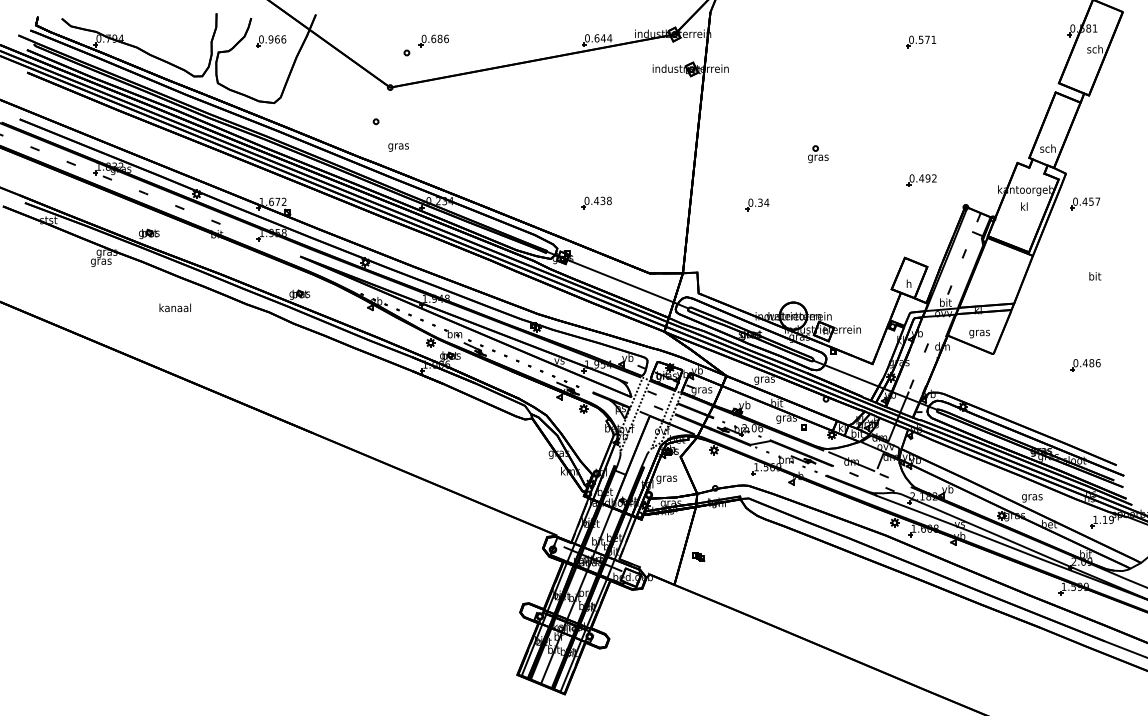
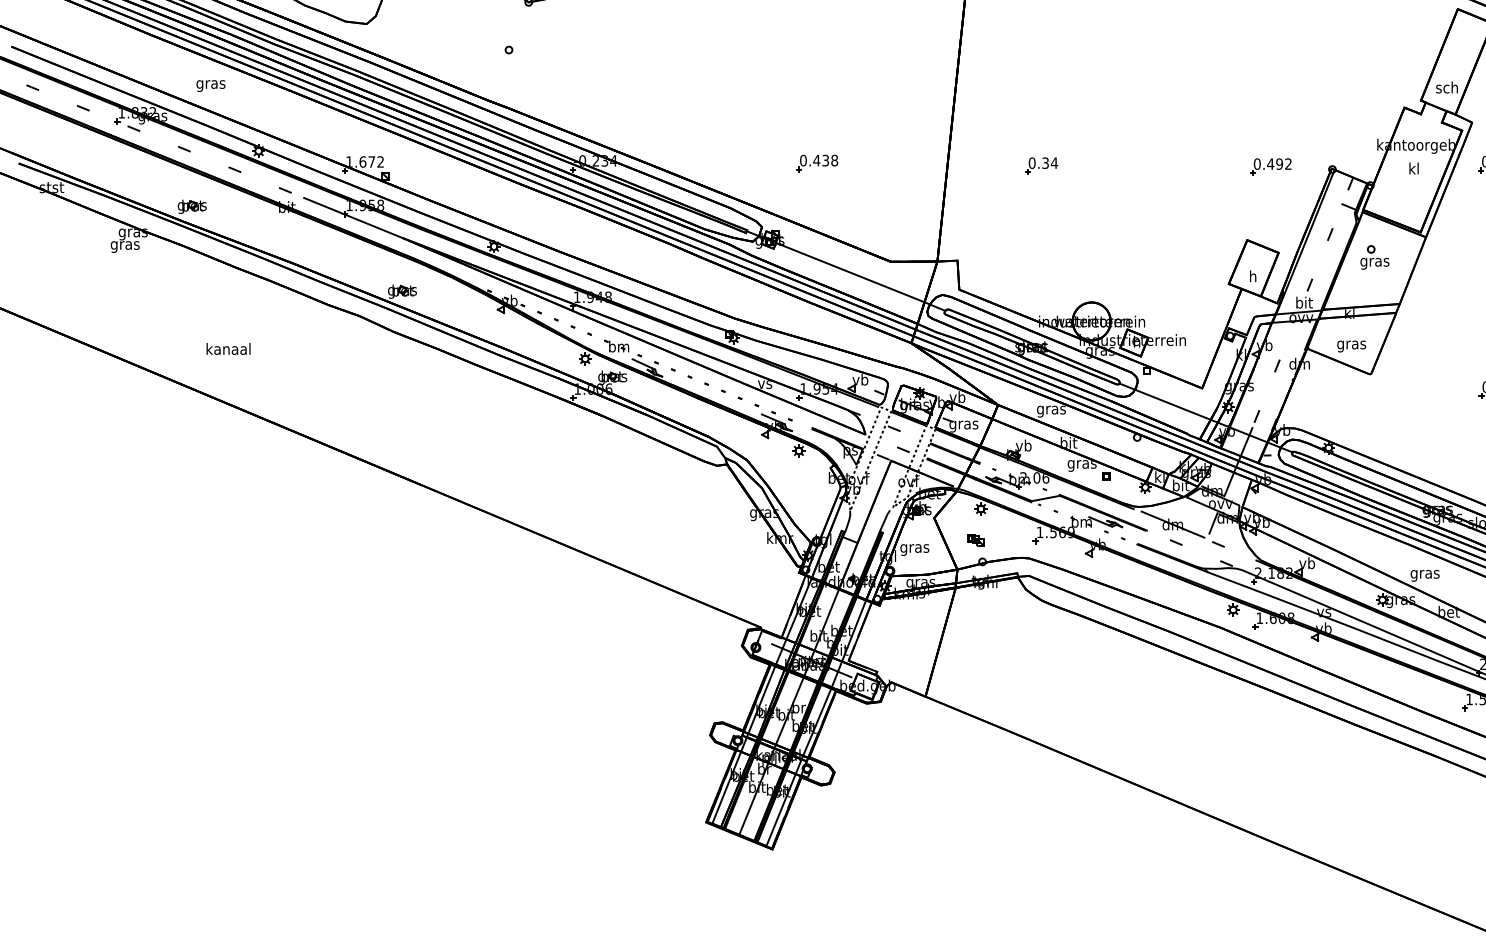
text: (398, 147) -> (210, 86), moved
part: (818, 154) -> (1375, 257), moved
part: (921, 180) -> (1270, 166), moved
line: (264, 241) -> (353, 217), added
text: (174, 307) -> (227, 348), moved
part: (698, 556) -> (975, 539), moved

